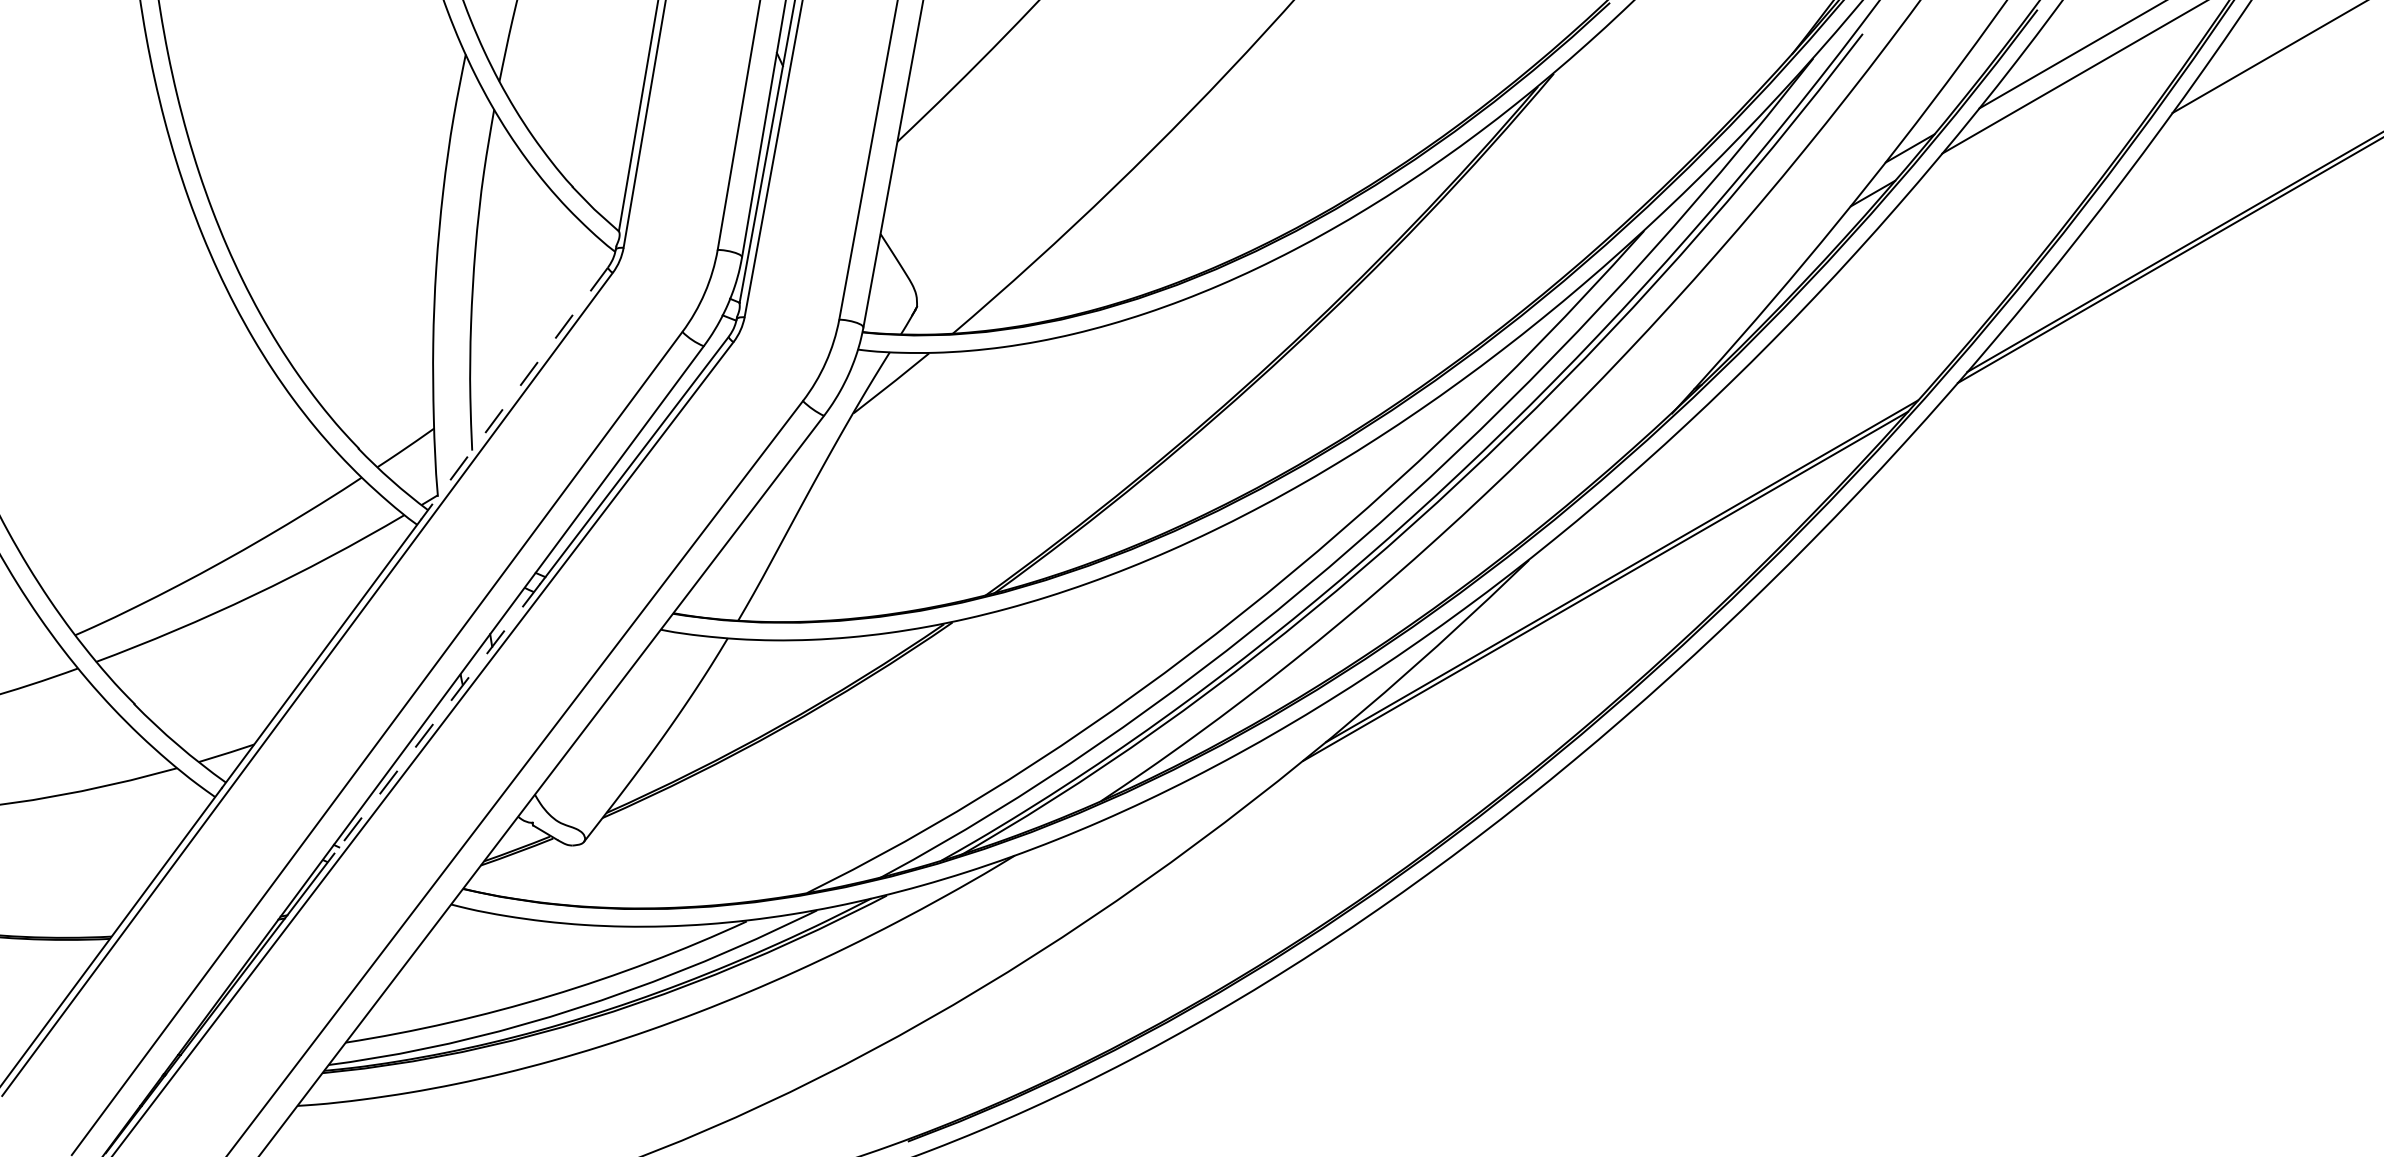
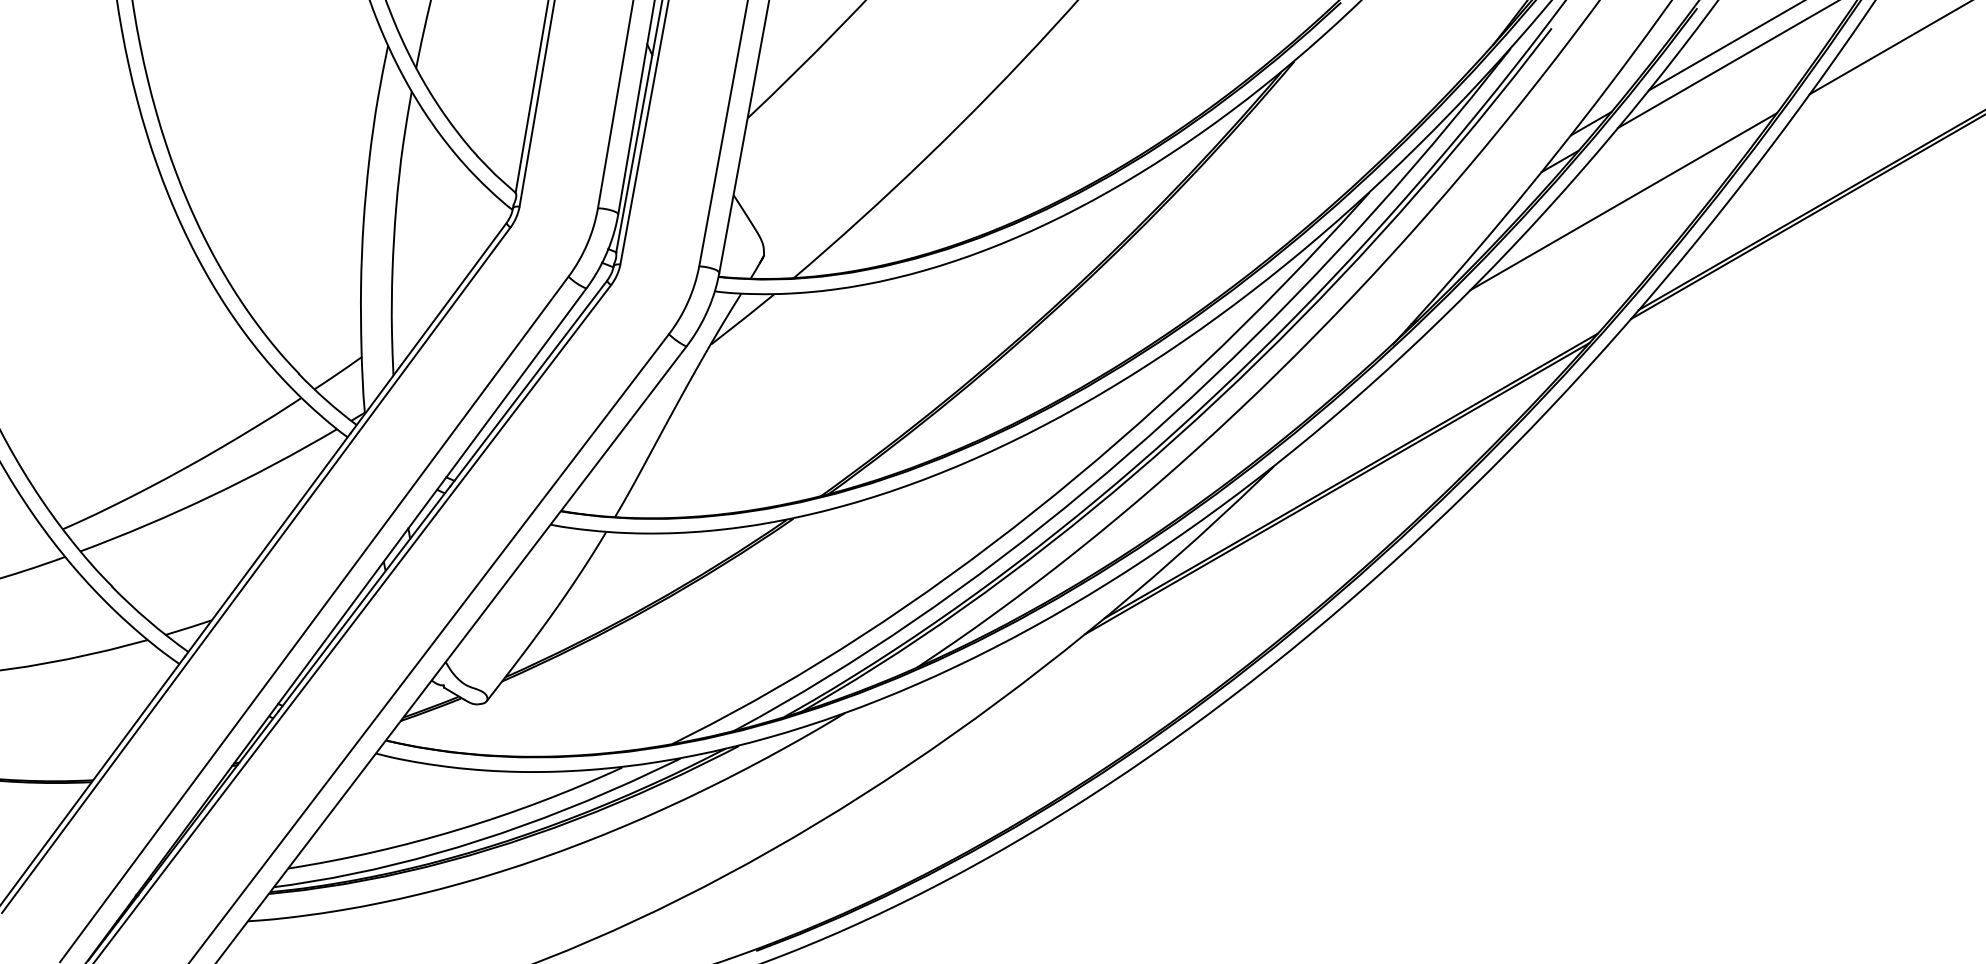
line: (1949, 241) -> (1623, 201), added
line: (514, 393) -> (428, 327), dashed -> solid
line: (437, 718) -> (364, 598), dashed -> solid

